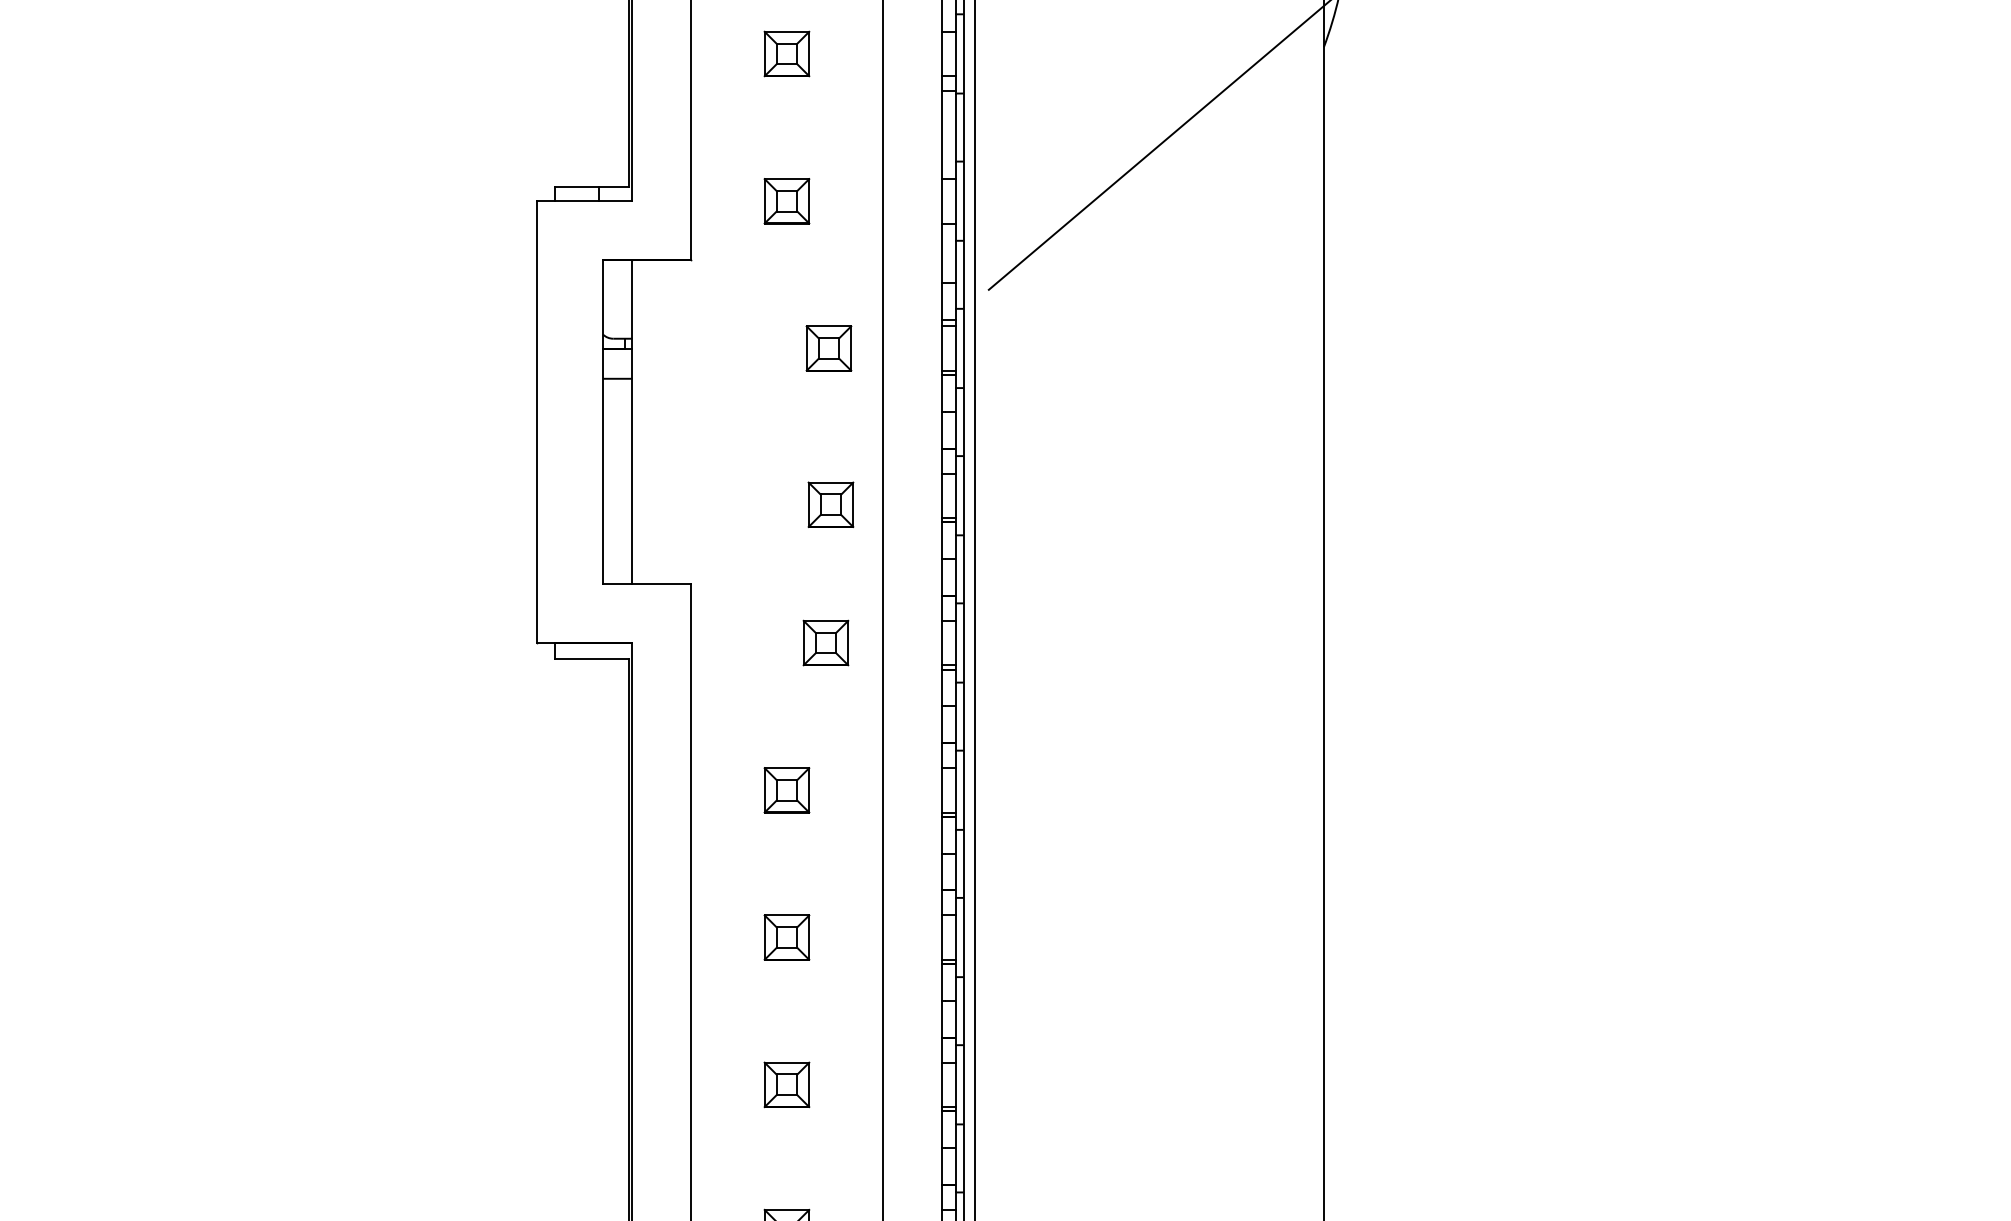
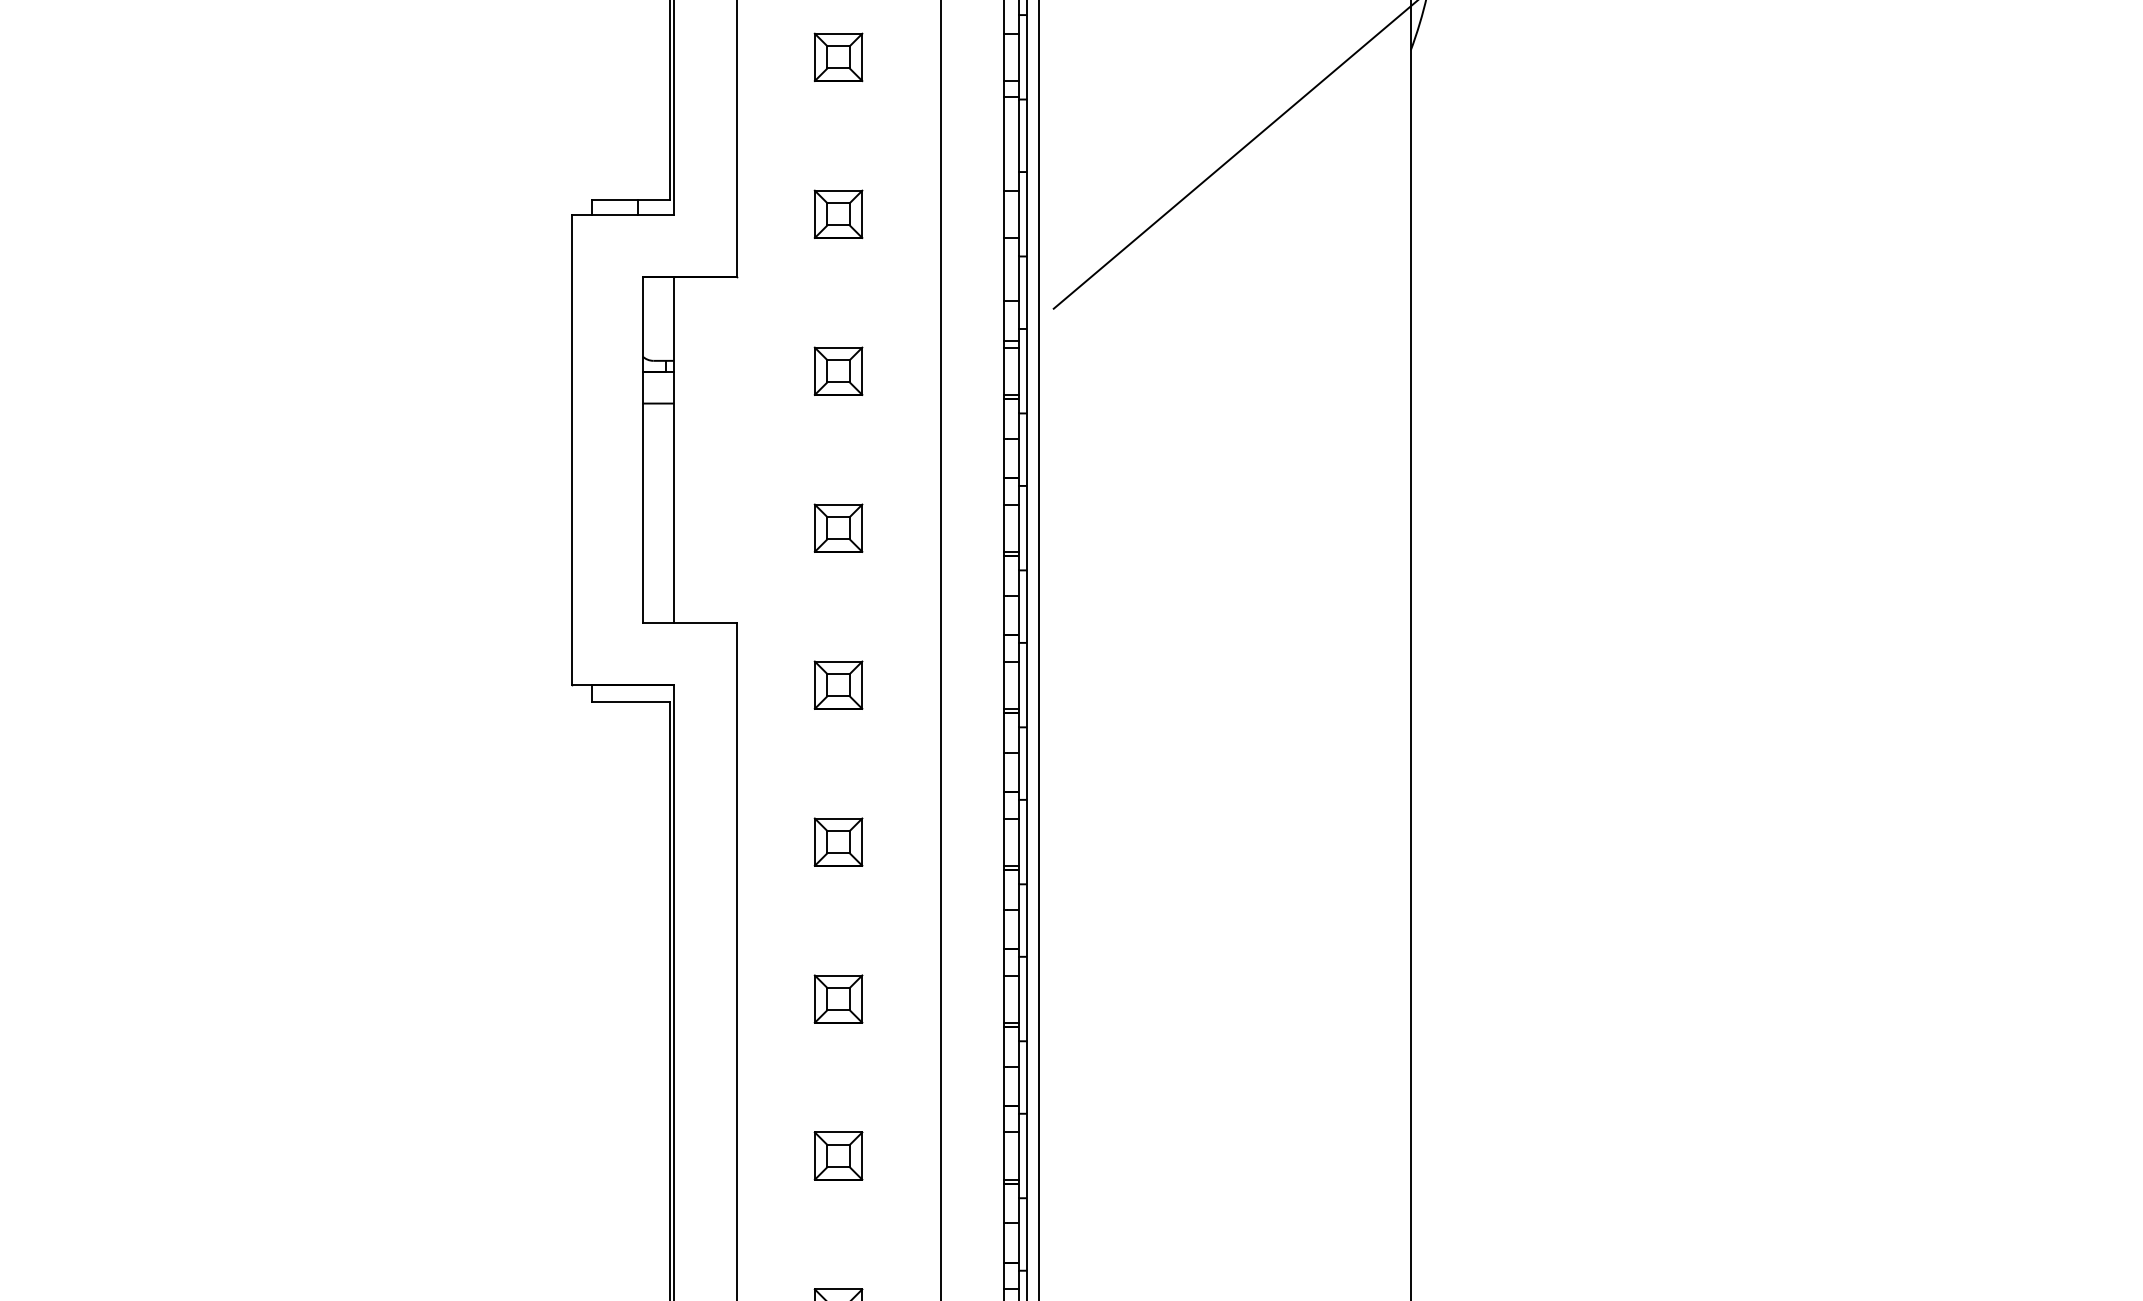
part: (828, 348) -> (838, 371), moved
part: (830, 504) -> (838, 527), moved
part: (825, 642) -> (838, 684), moved

